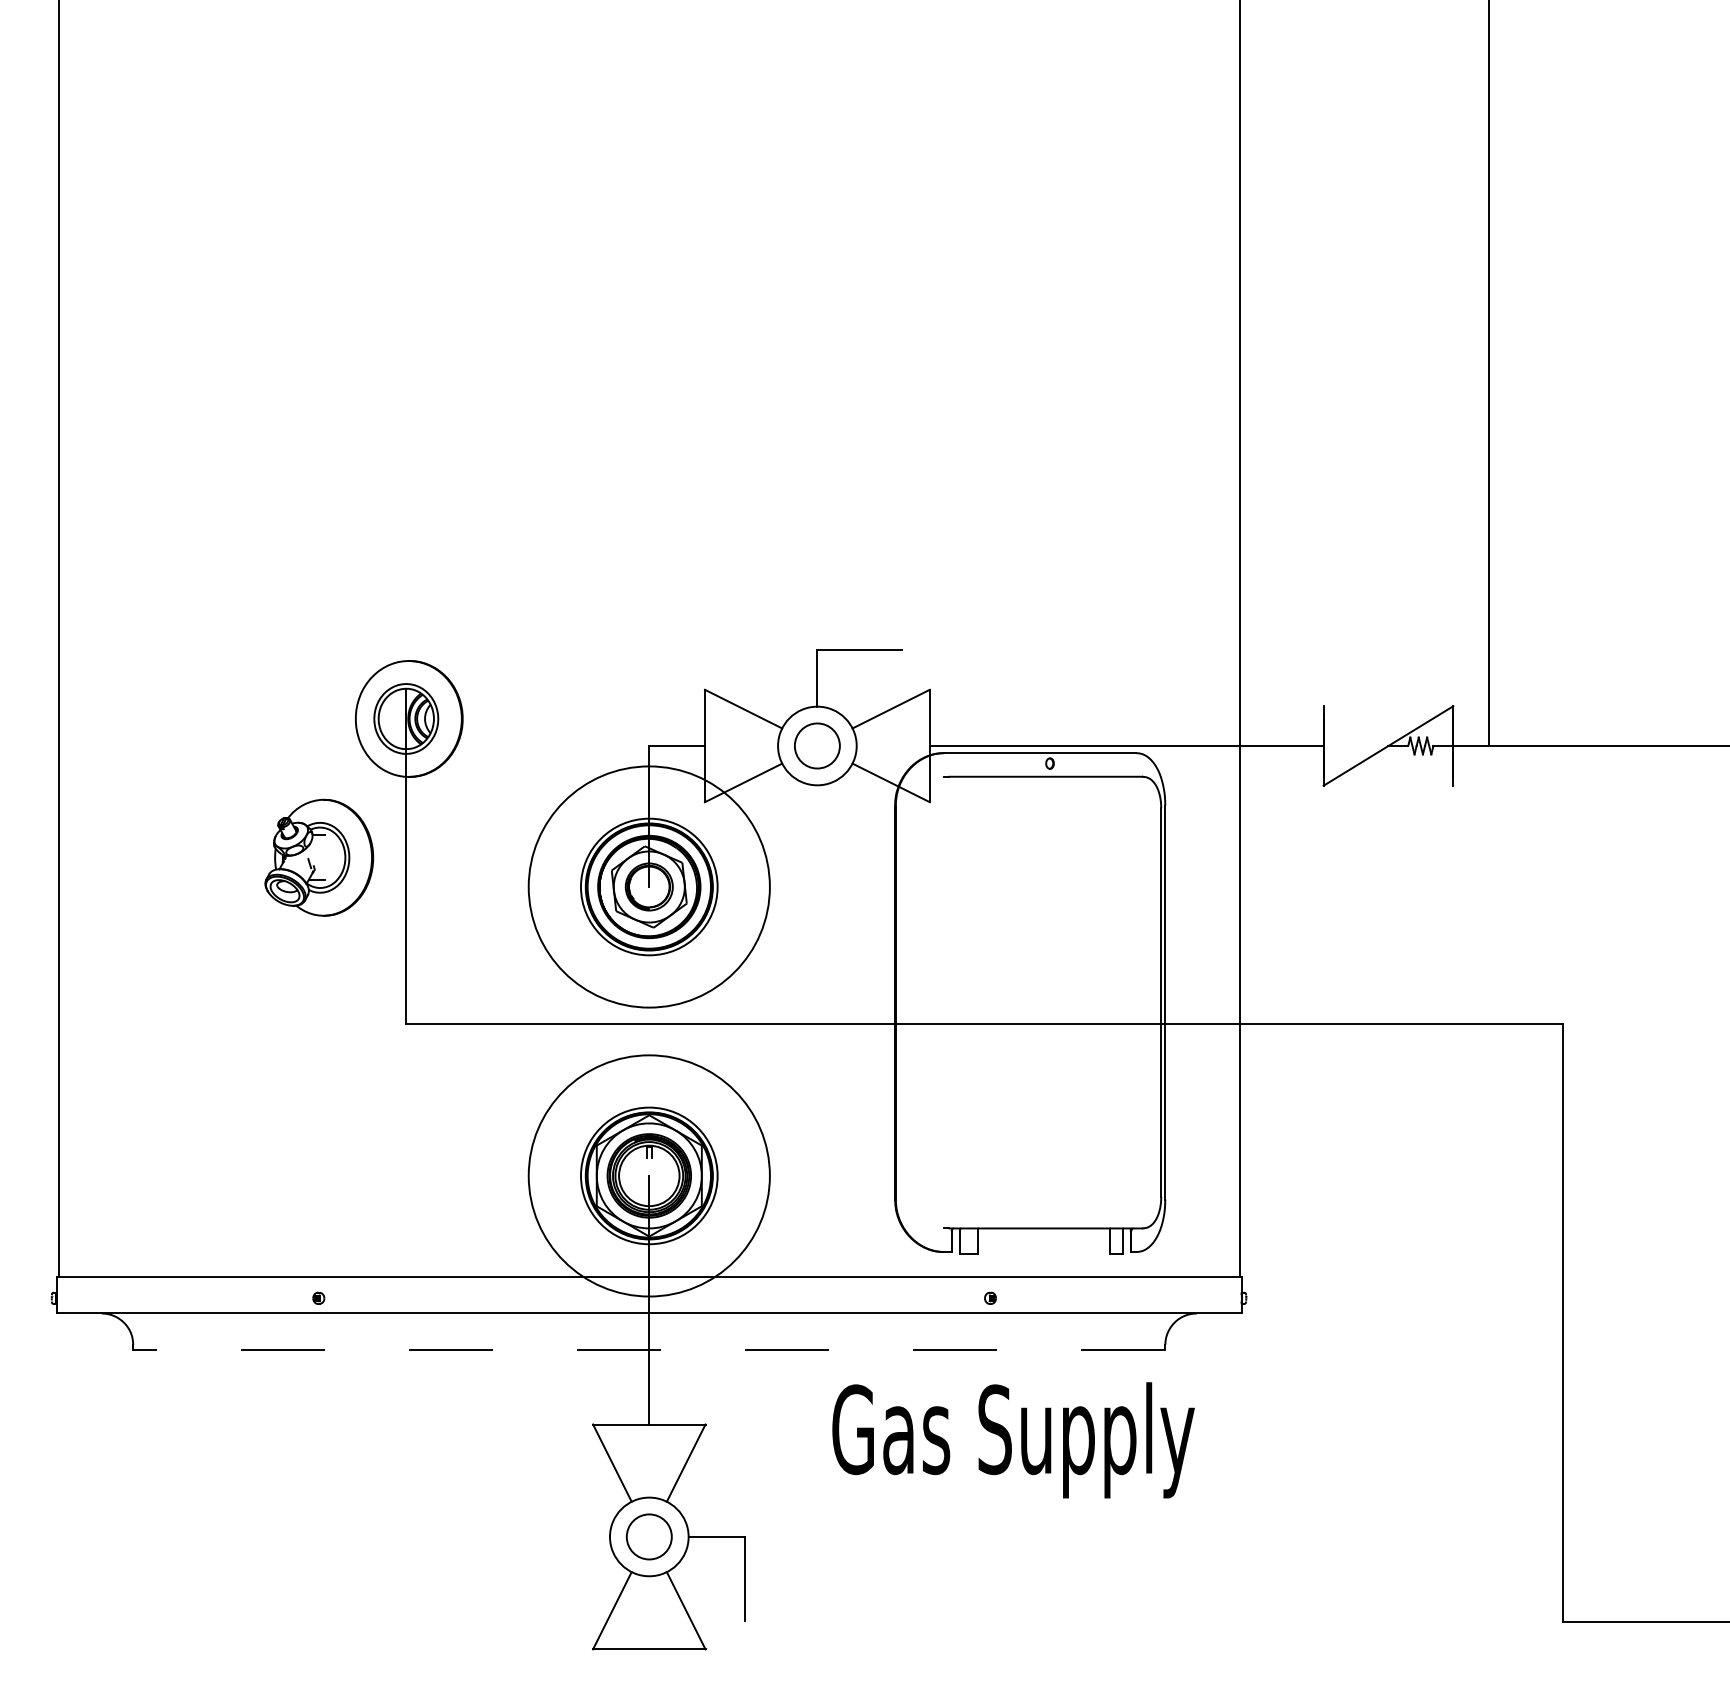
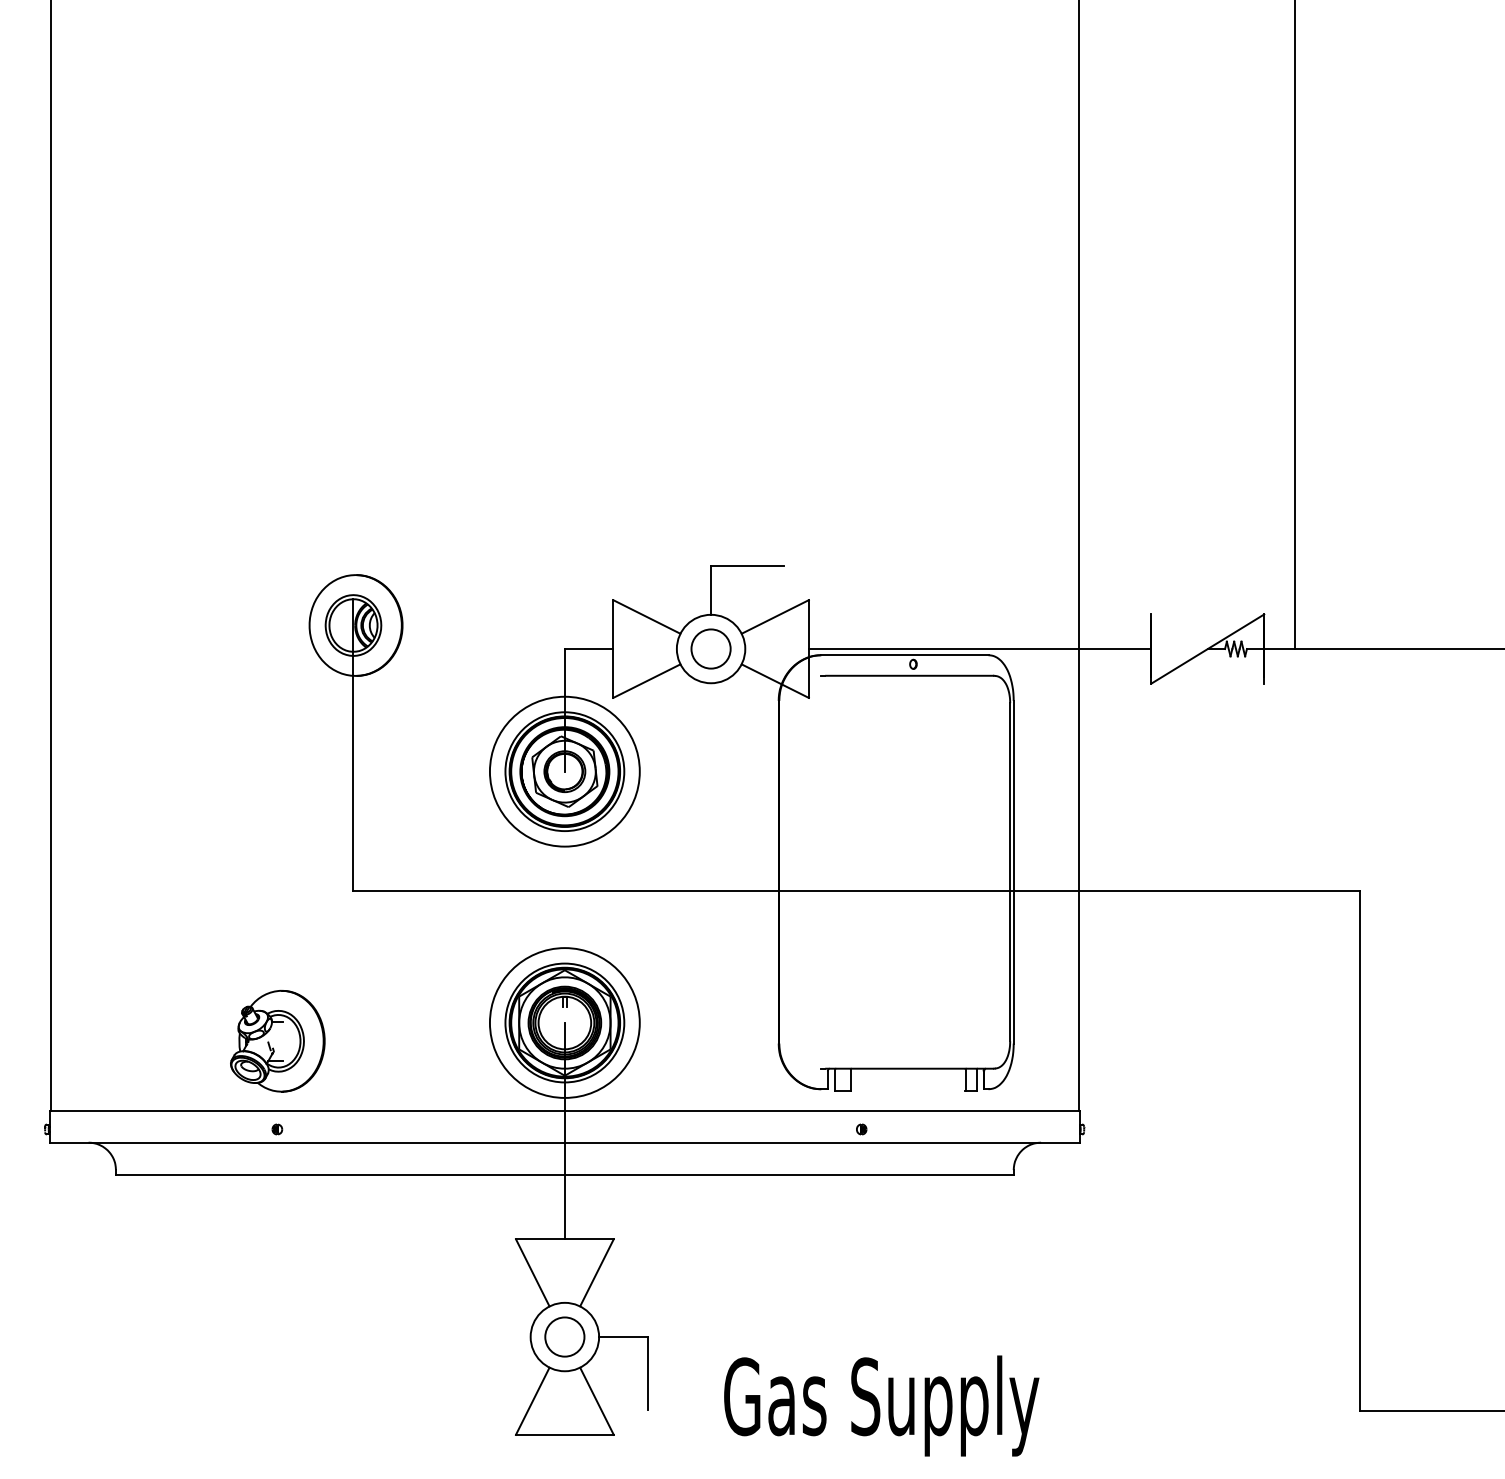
part: (318, 856) -> (277, 1040), moved
circle: (648, 886) -> (564, 771), size x0.71
circle: (648, 1175) -> (564, 1022), size x0.71
line: (648, 1350) -> (564, 1174), dashed -> solid
text: (1013, 1439) -> (881, 1405), moved

